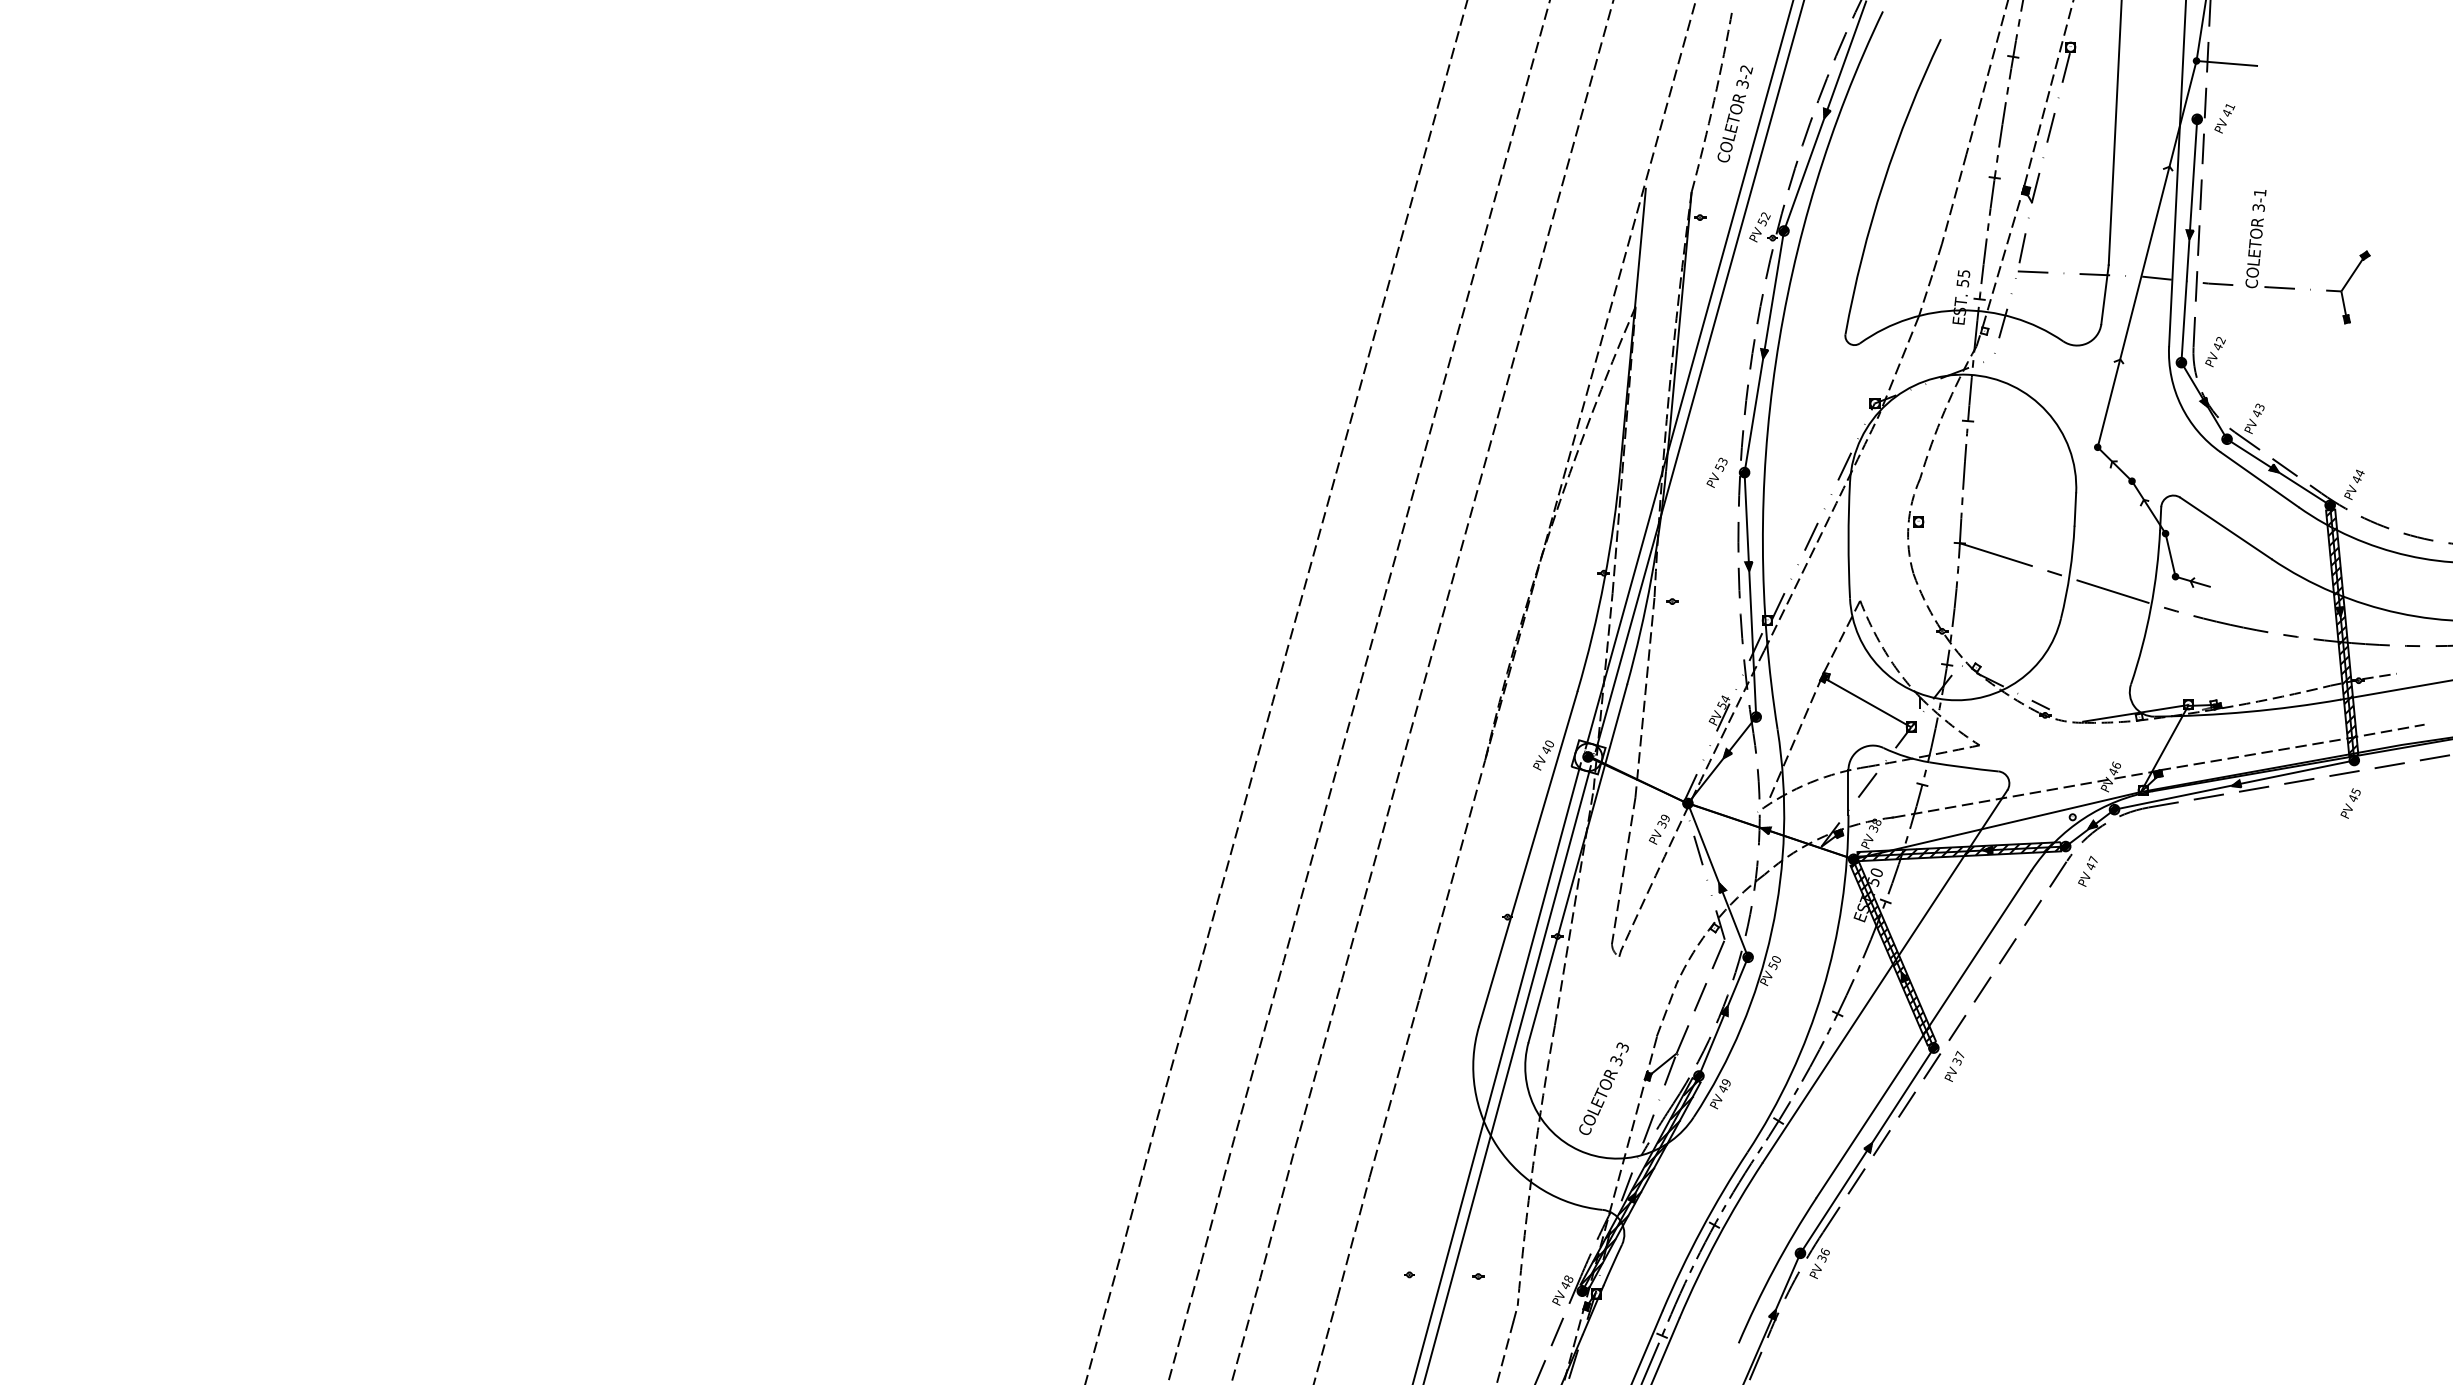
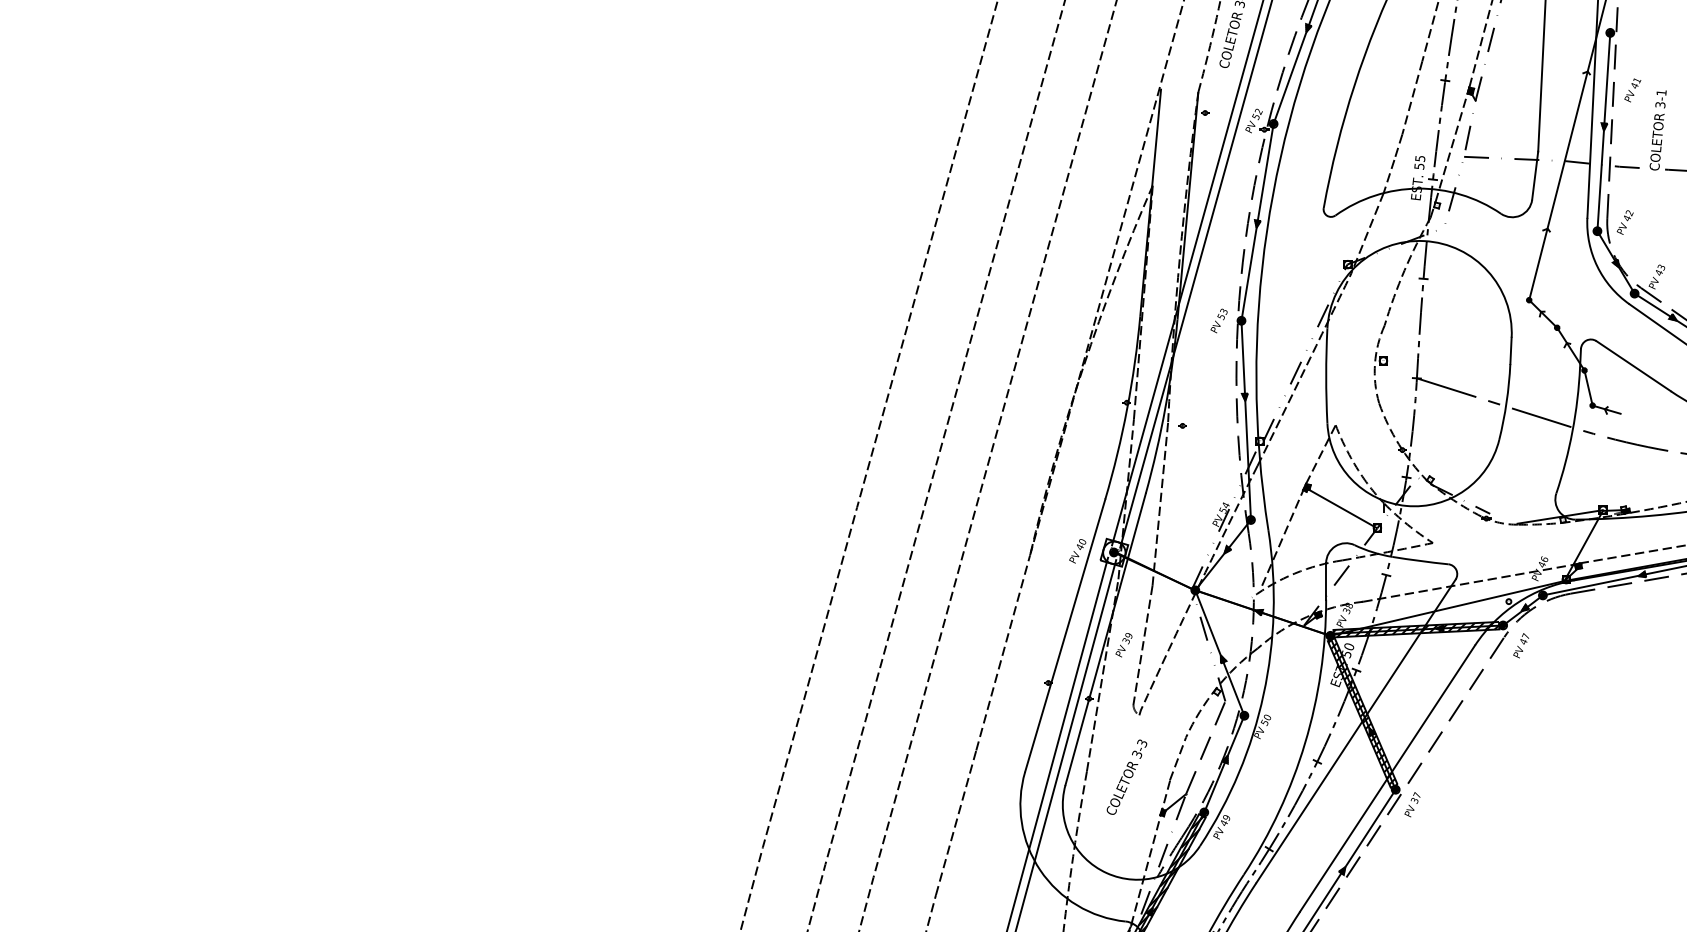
text: (2224, 118) -> (1632, 90), moved
text: (1659, 829) -> (1124, 645), moved
text: (1603, 1088) -> (1126, 777), moved

